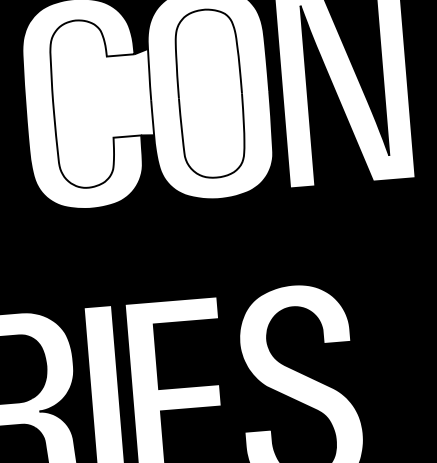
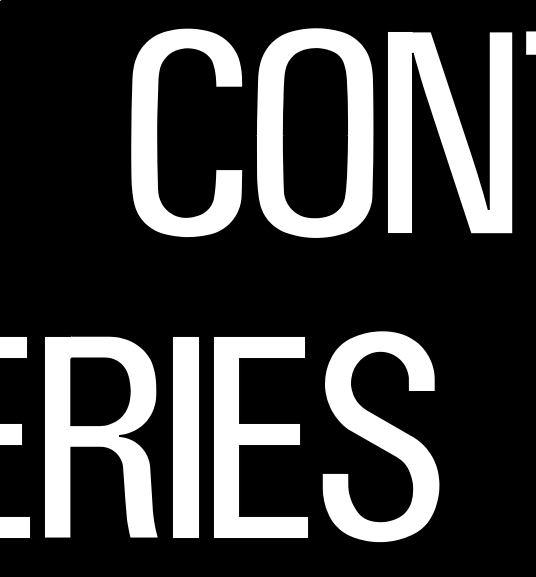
fill: (210, 94) -> (315, 133), added
fill: (102, 101) -> (207, 132), added

